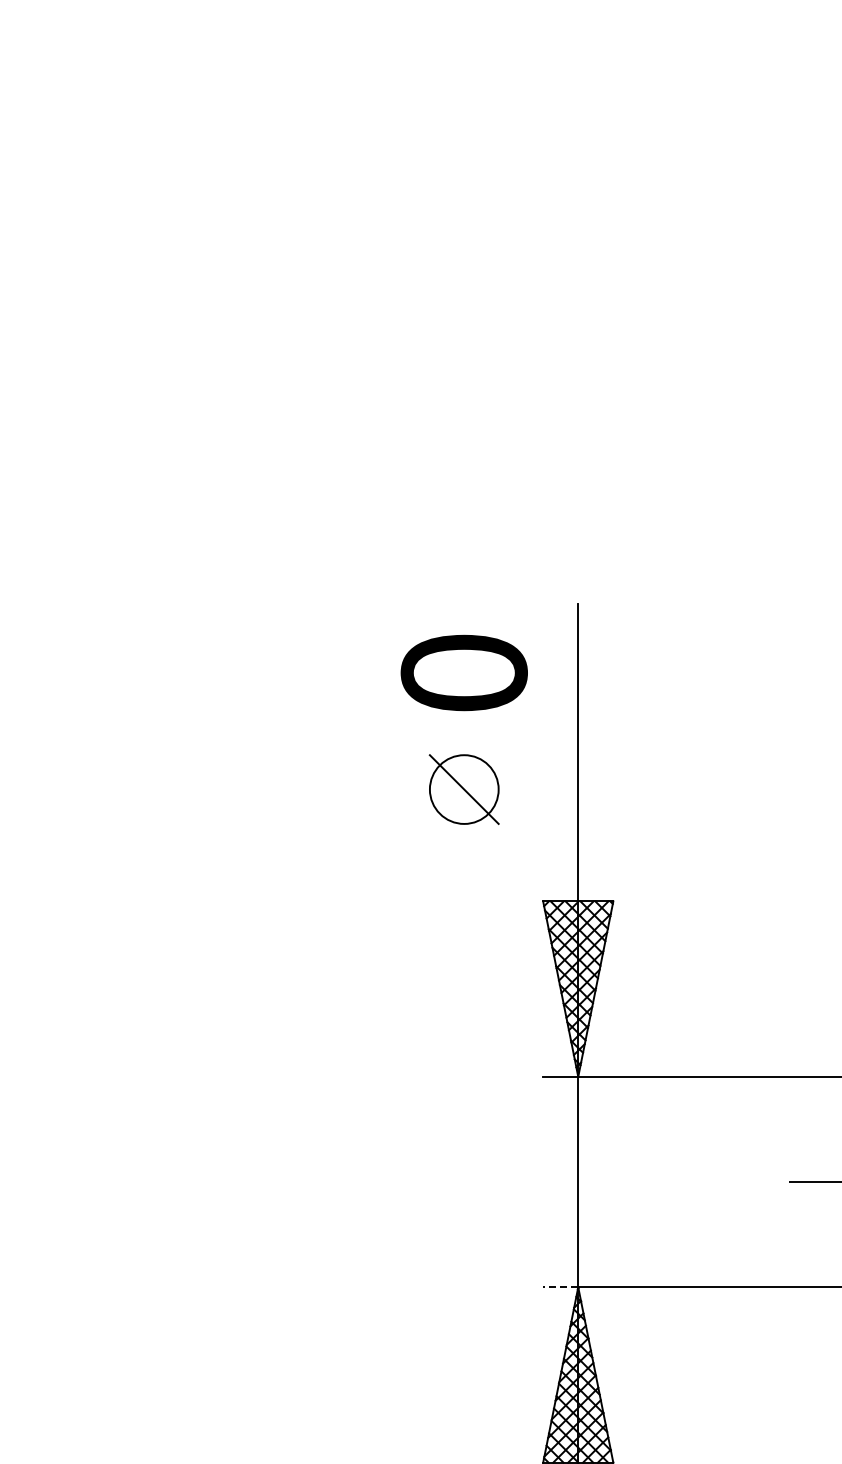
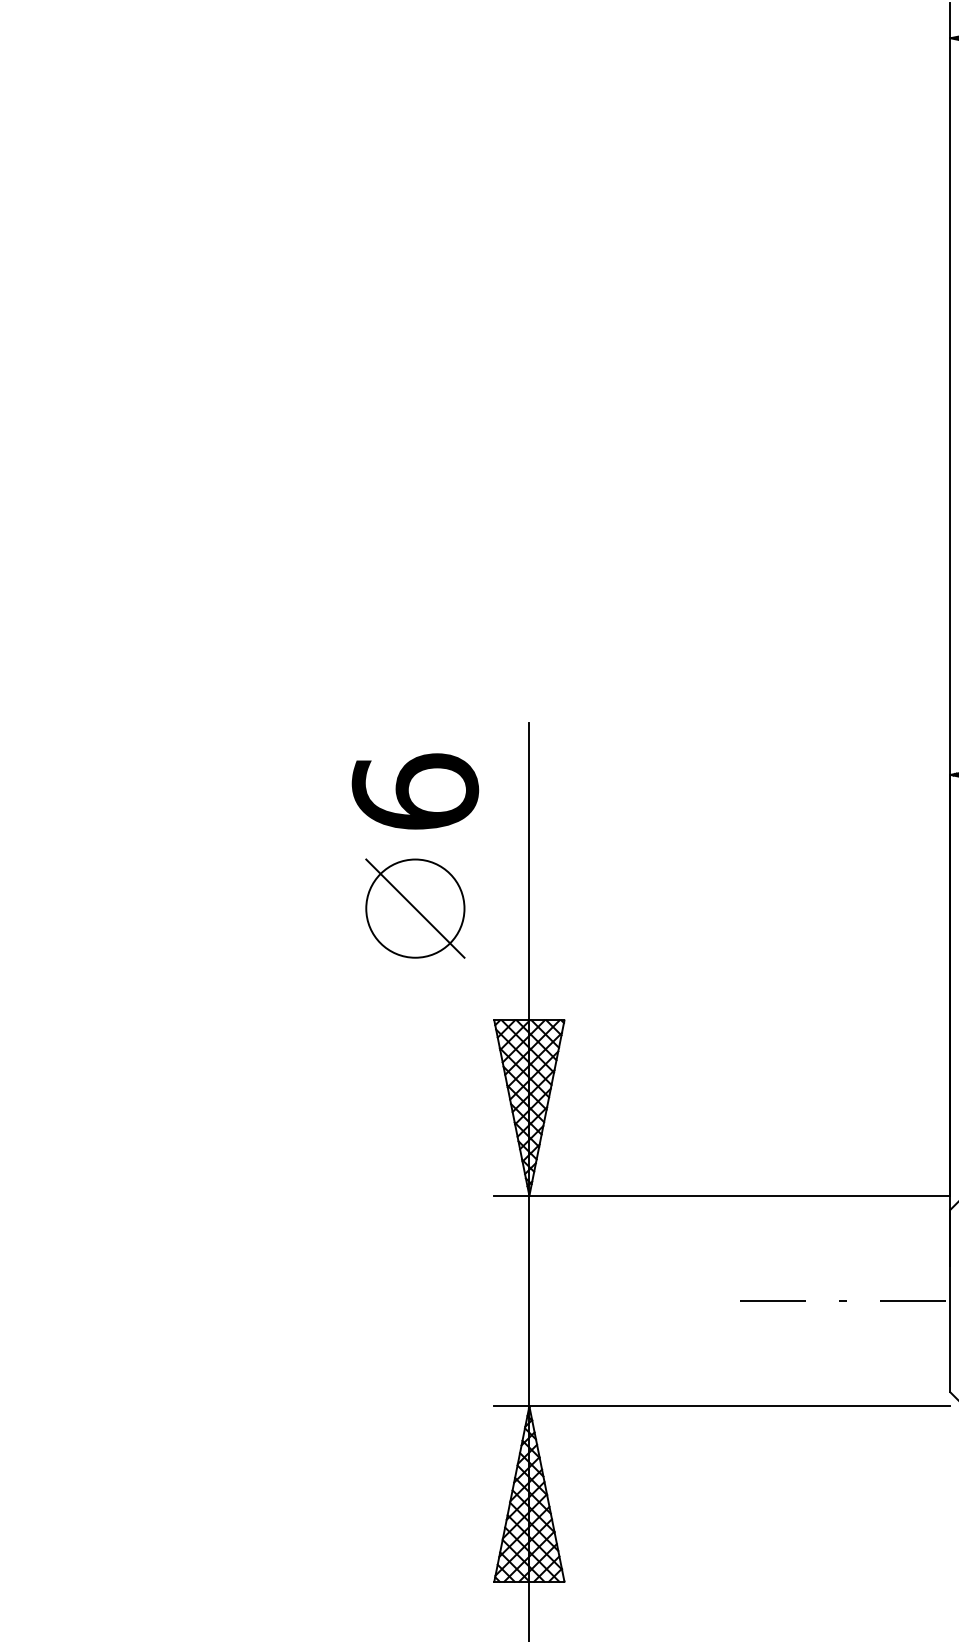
text: (464, 672) -> (415, 791), 0 -> 6
part: (464, 789) -> (415, 908), size x1.43
line: (560, 1287) -> (511, 1406), dashed -> solid

